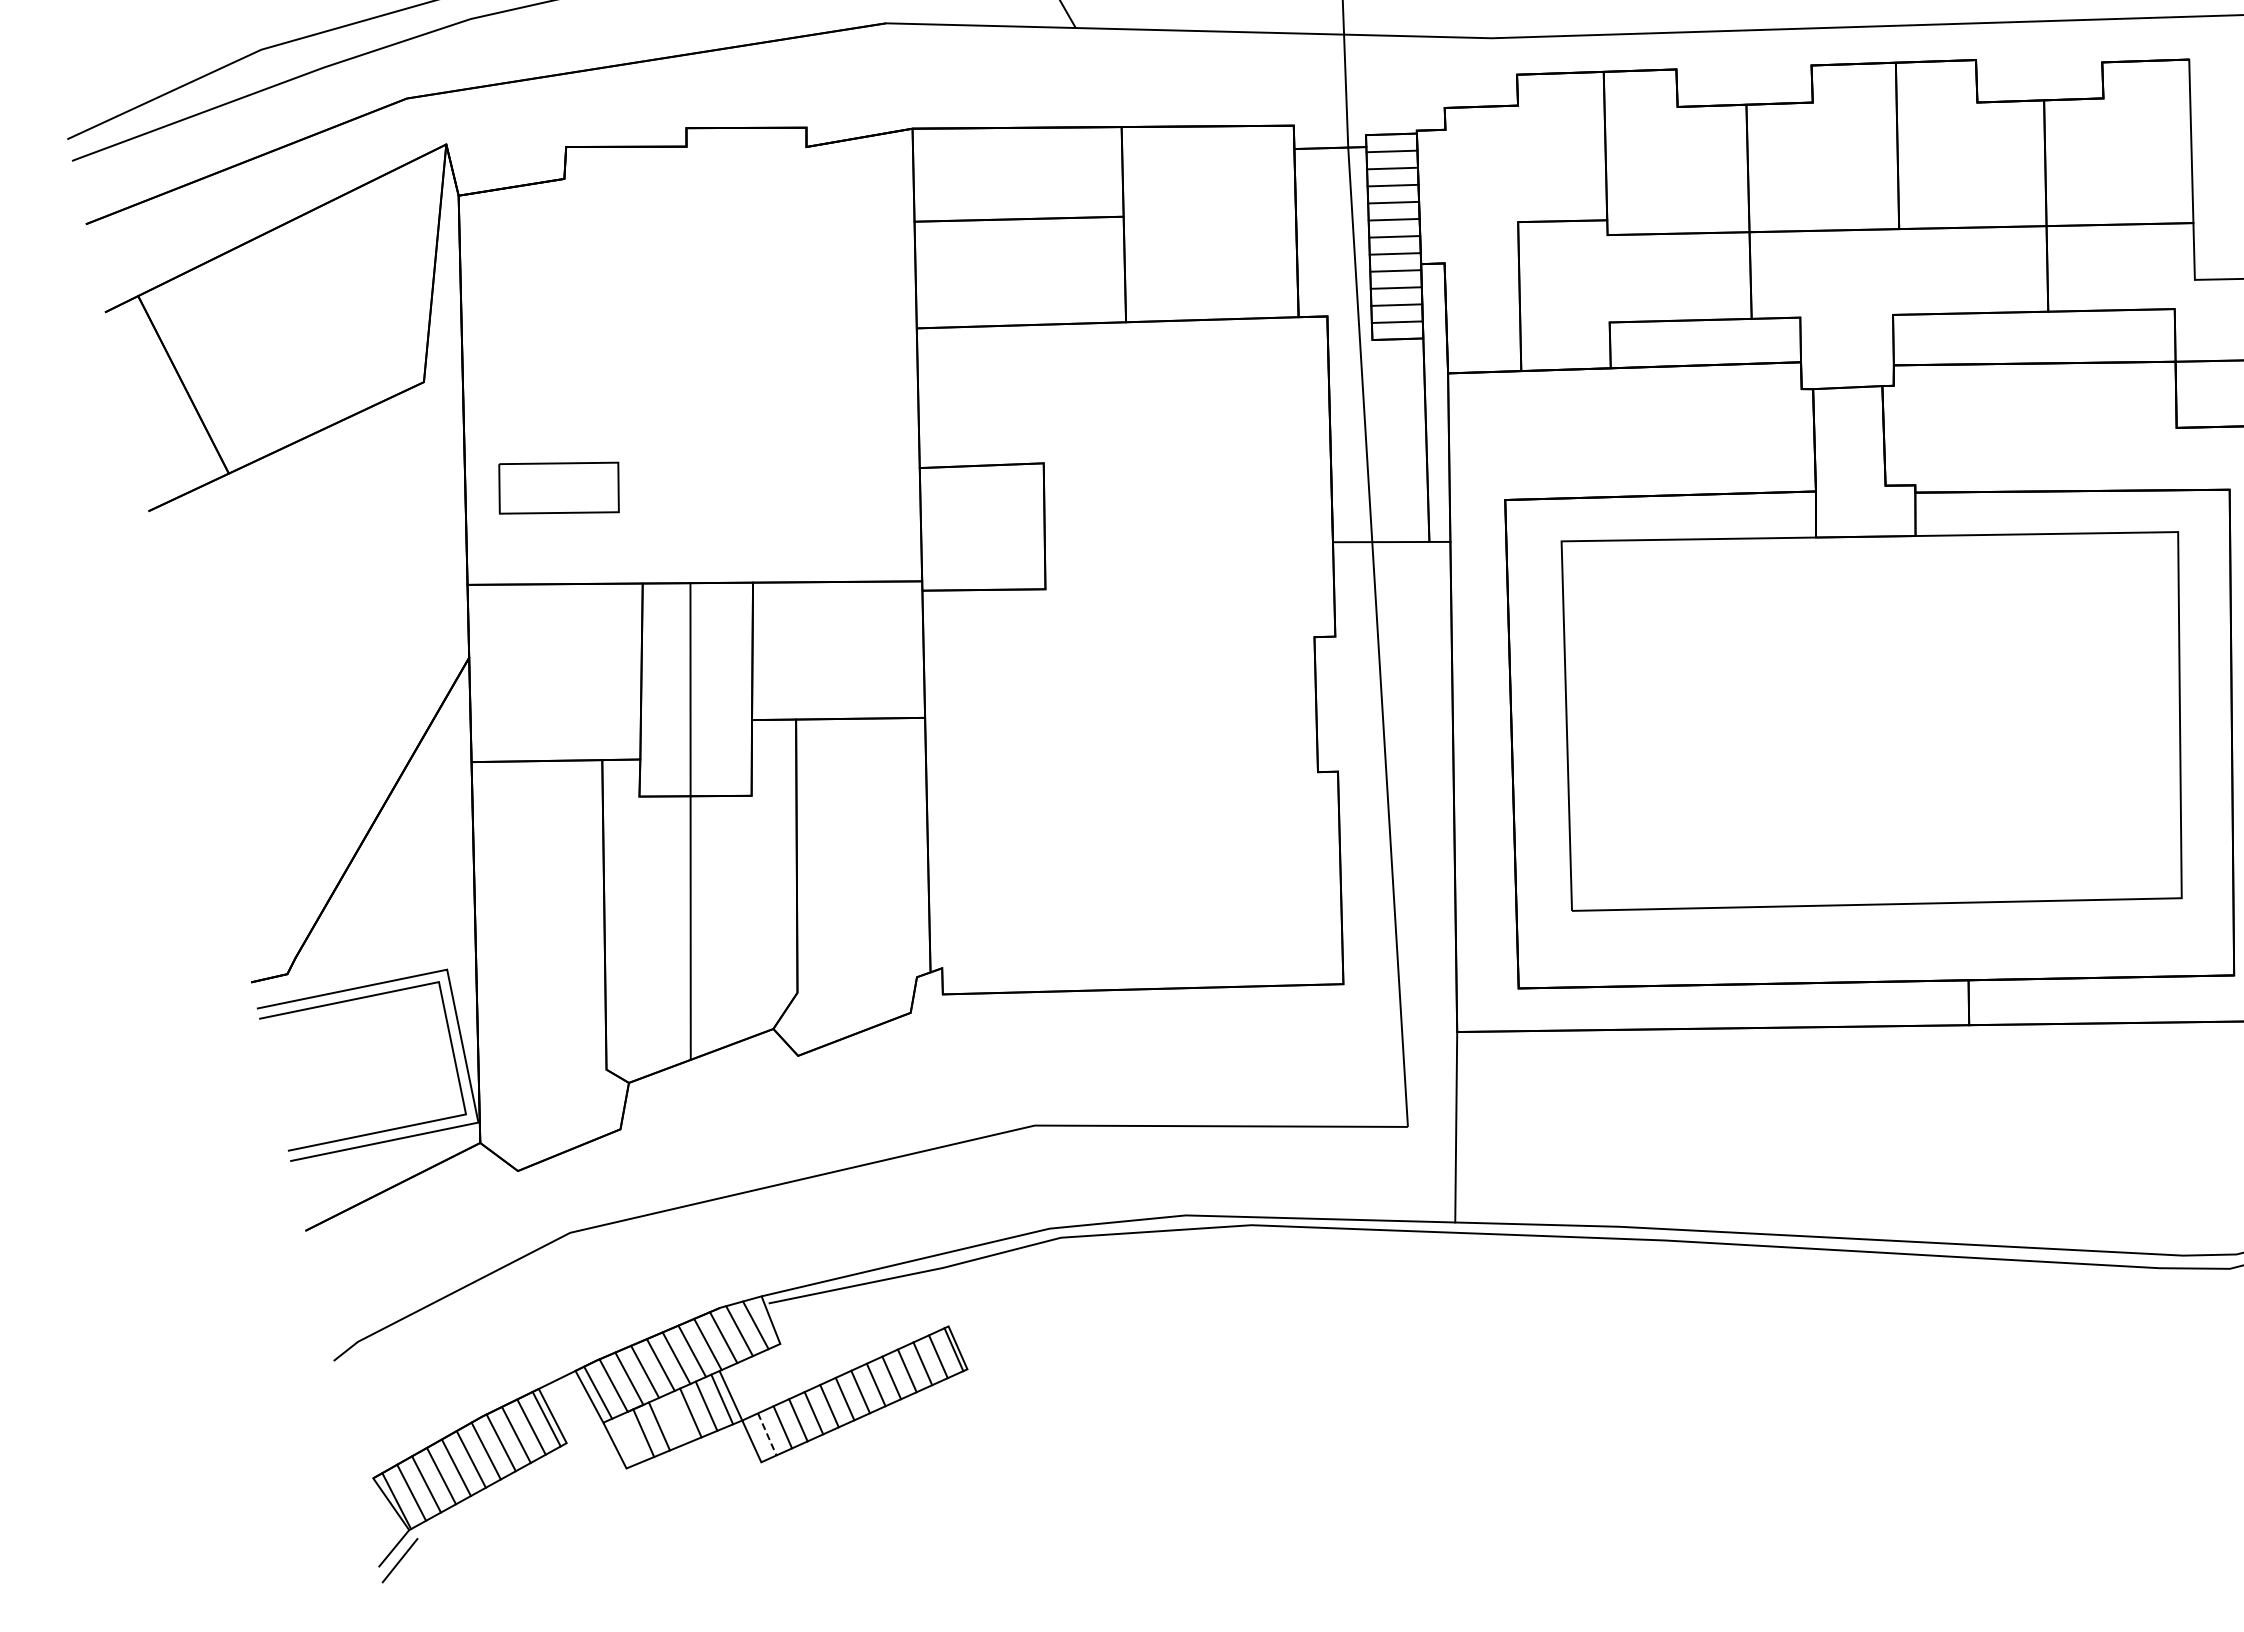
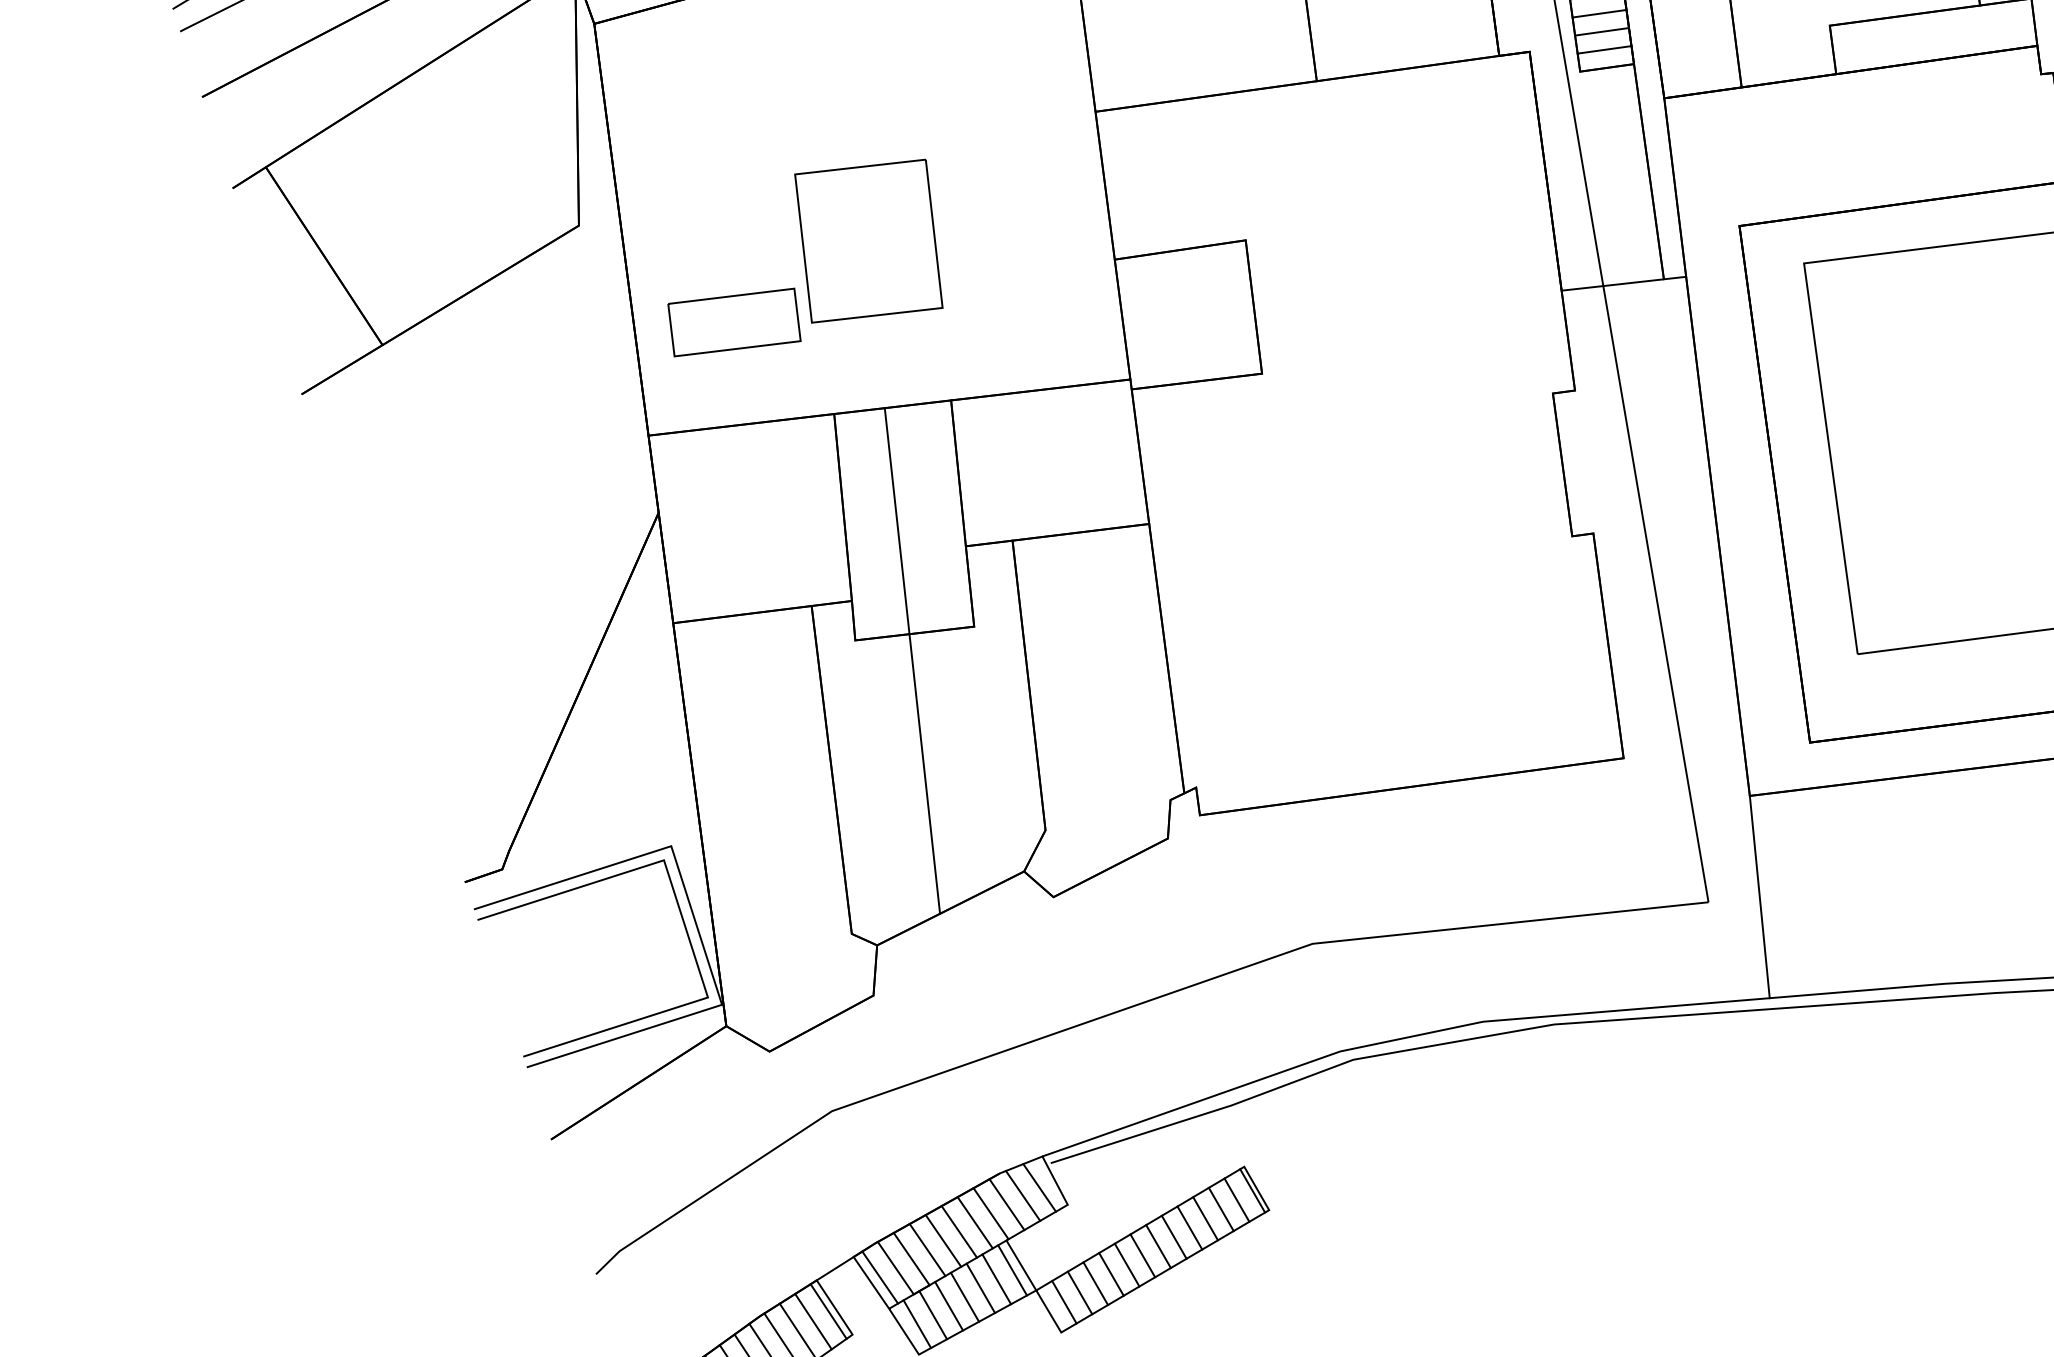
part: (692, 425) -> (868, 240), added
line: (674, 1419) -> (964, 1297), added
line: (767, 1434) -> (1064, 1302), dashed -> solid
line: (627, 1439) -> (916, 1323), added

